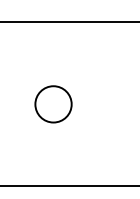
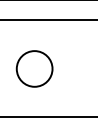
circle: (53, 103) -> (34, 68), size x1.67

